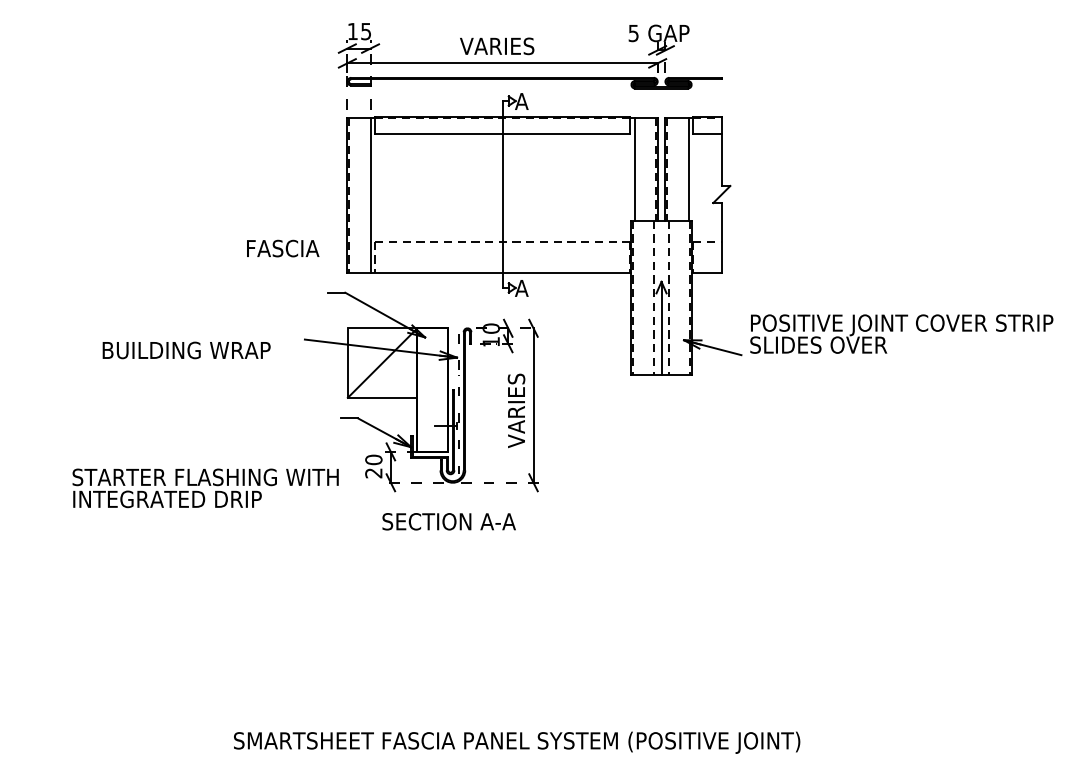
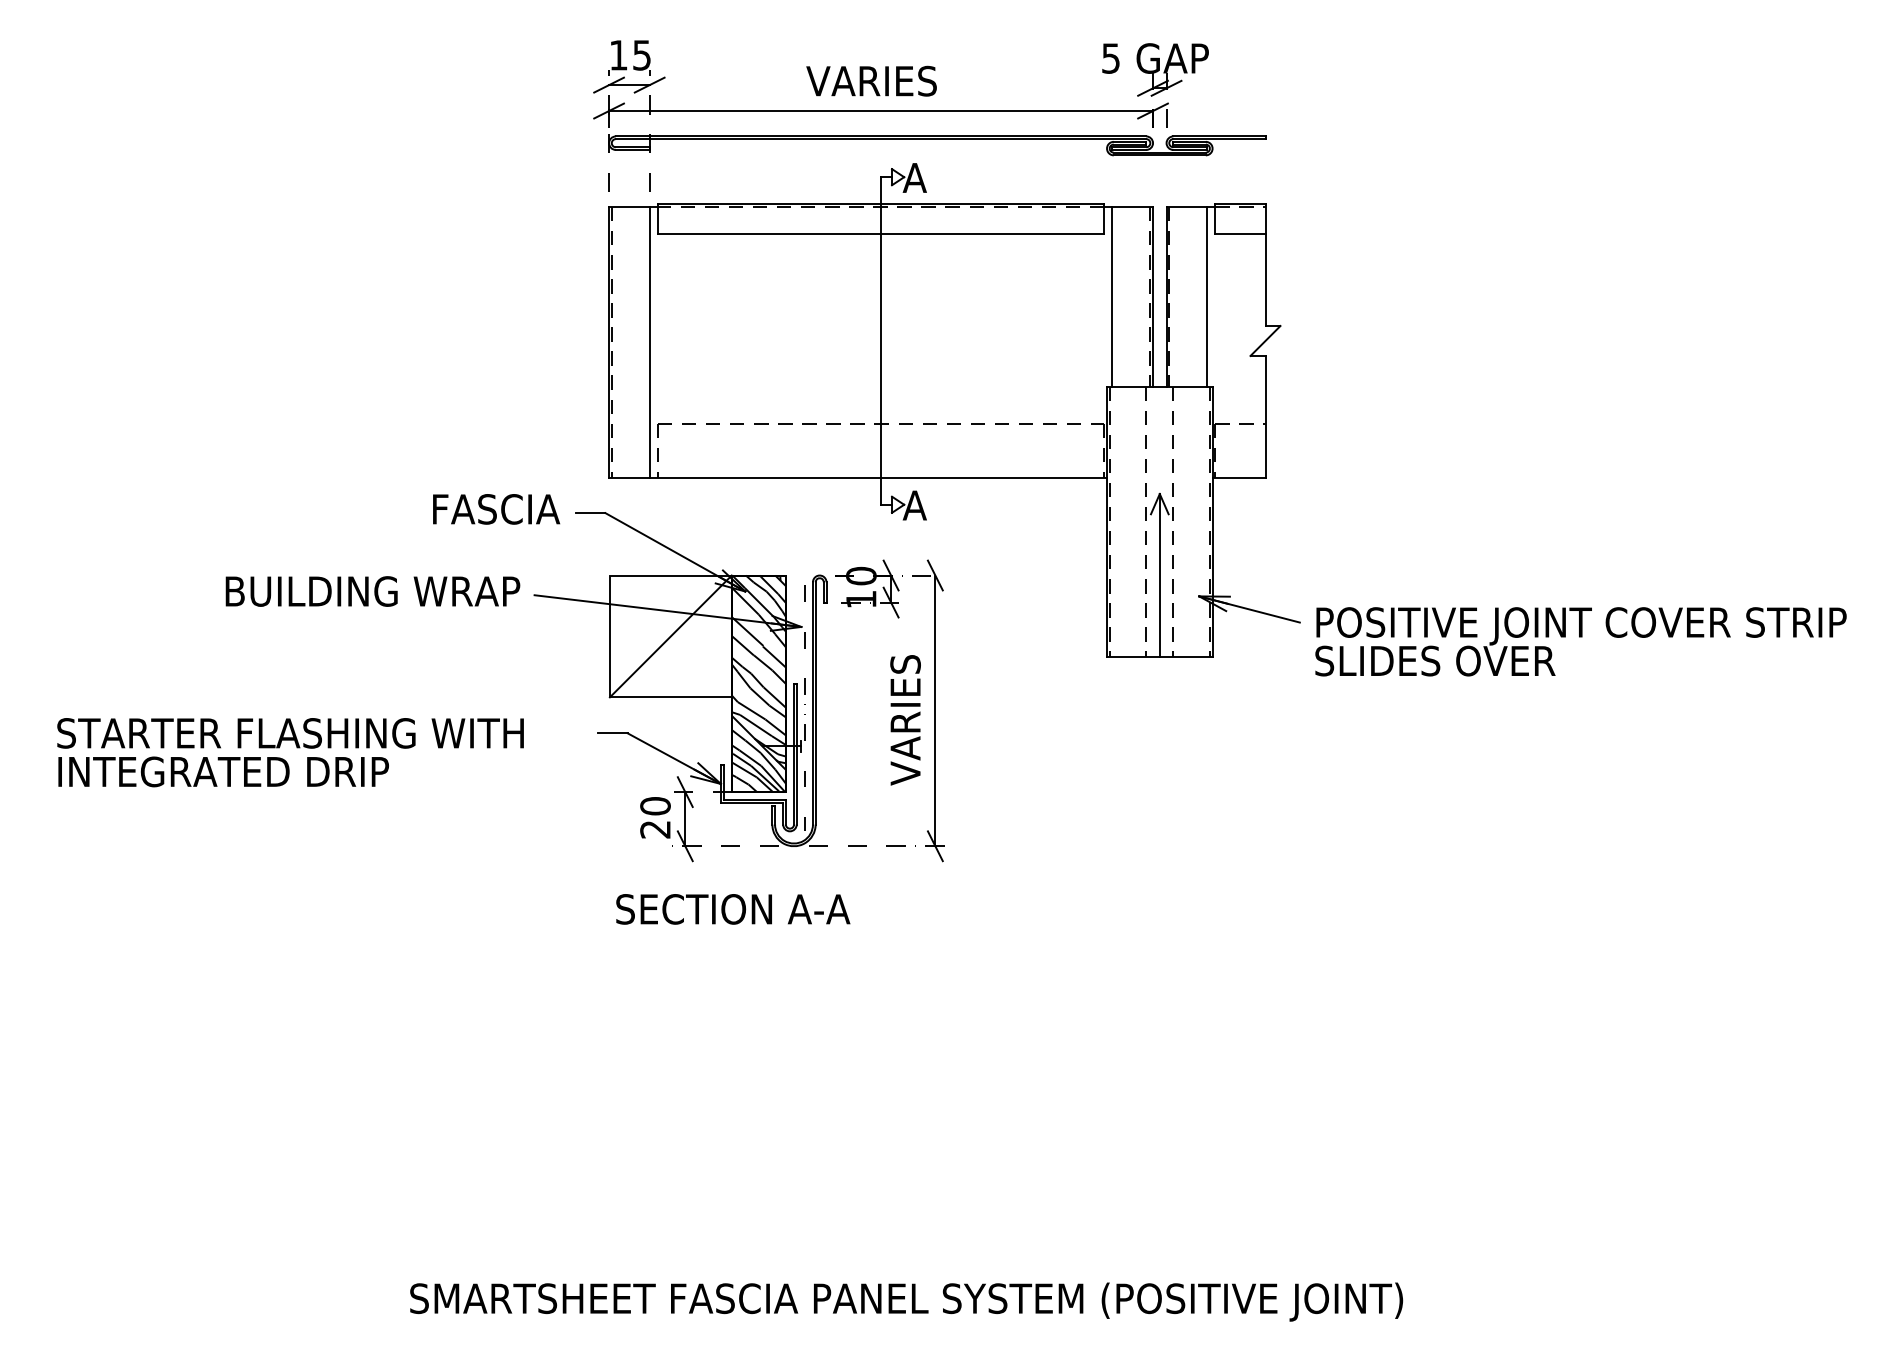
text: (283, 248) -> (497, 509), moved
text: (901, 333) -> (1580, 640), moved
text: (186, 350) -> (372, 591), moved
hatch: (432, 389) -> (758, 682), added
text: (205, 488) -> (290, 752), moved
text: (448, 521) -> (731, 908), moved

